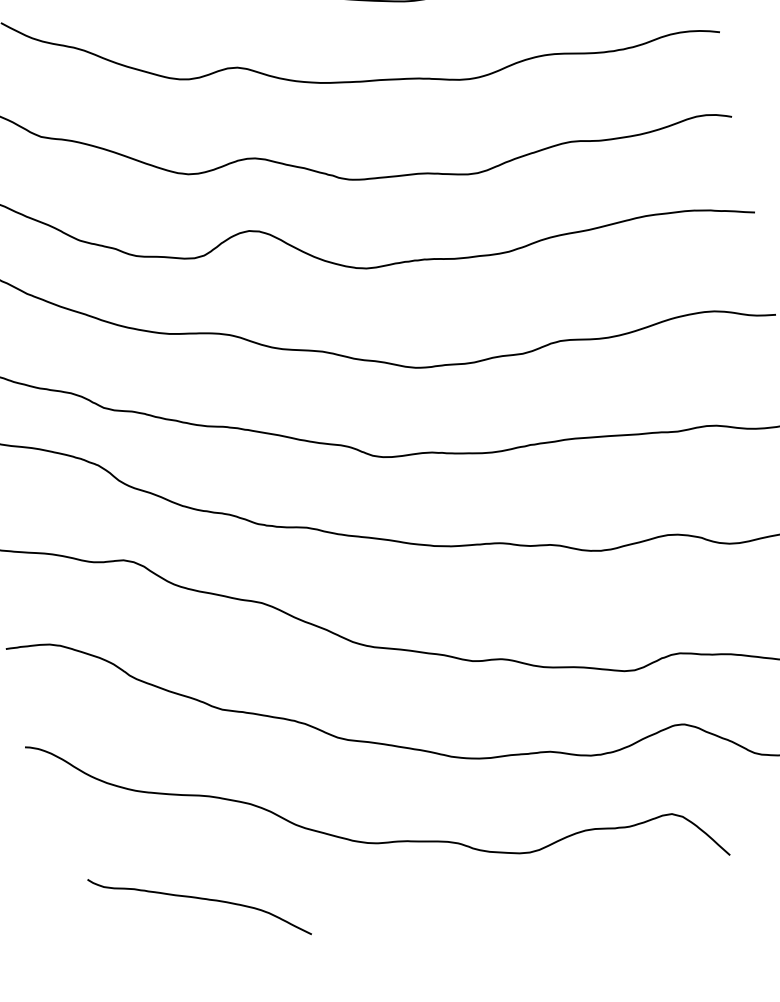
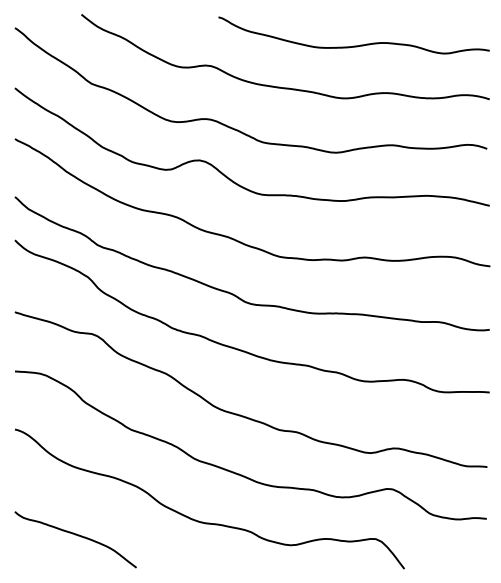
curve: (197, 899) -> (75, 535), moved

